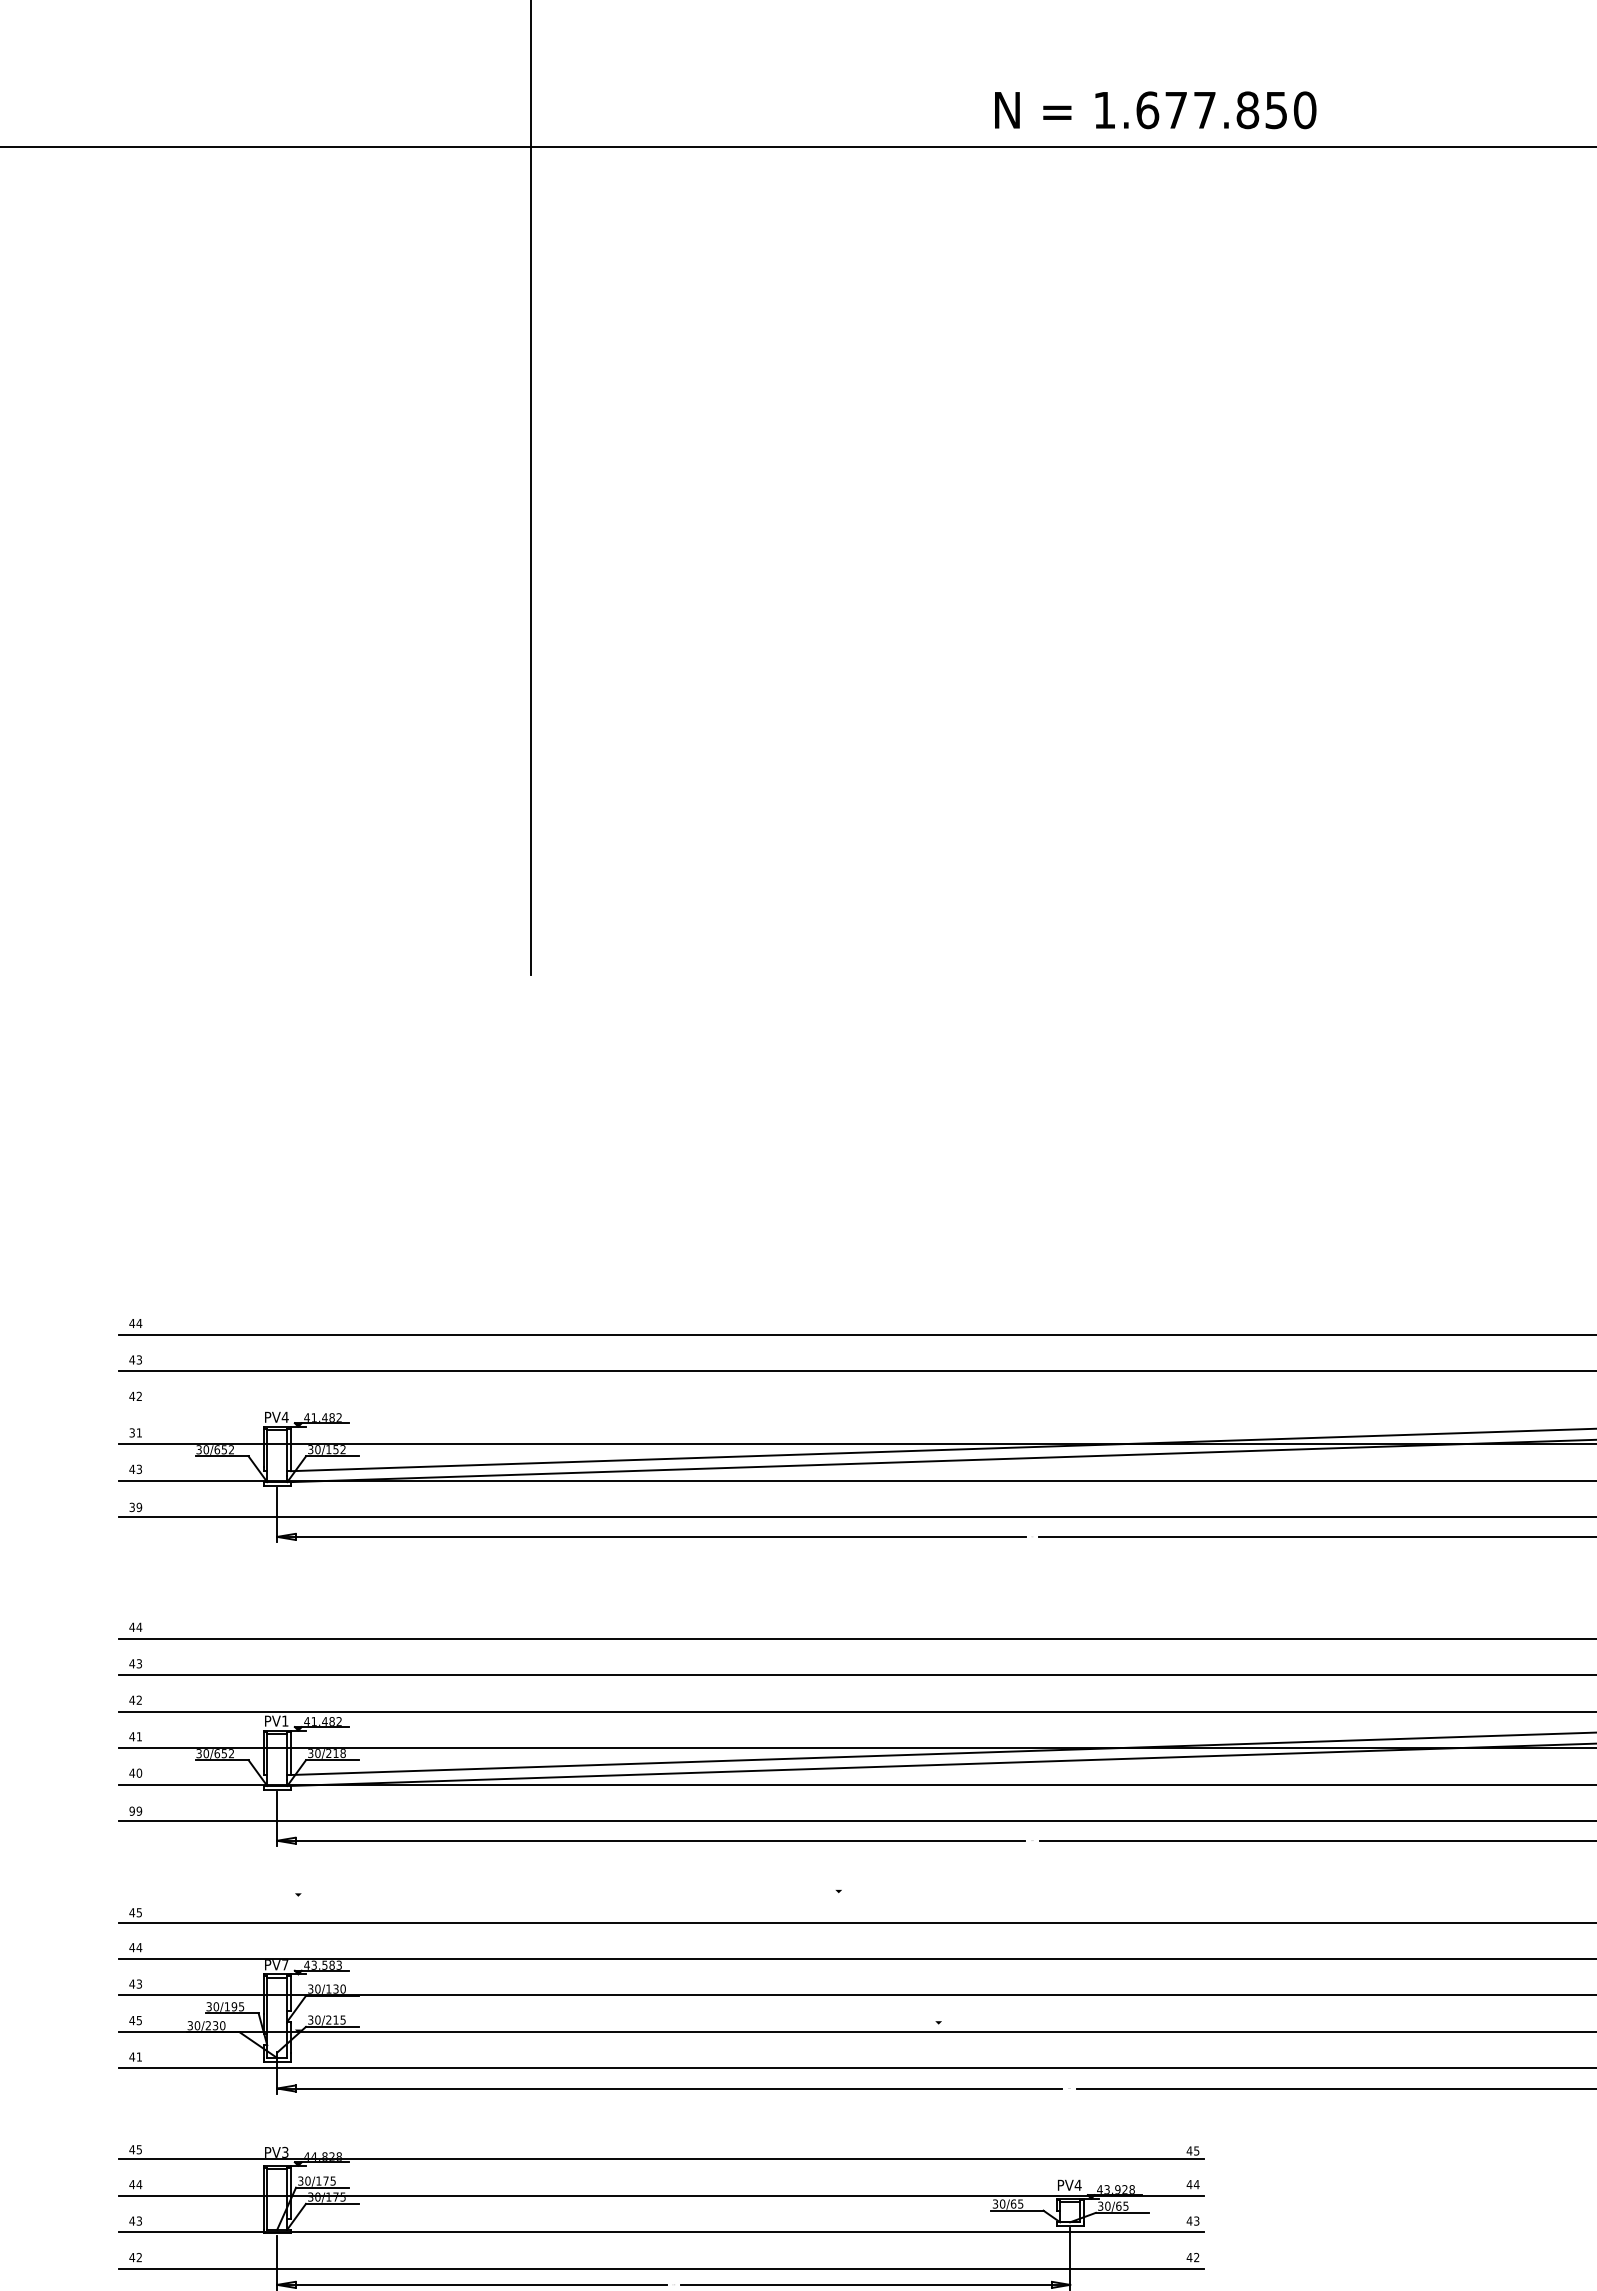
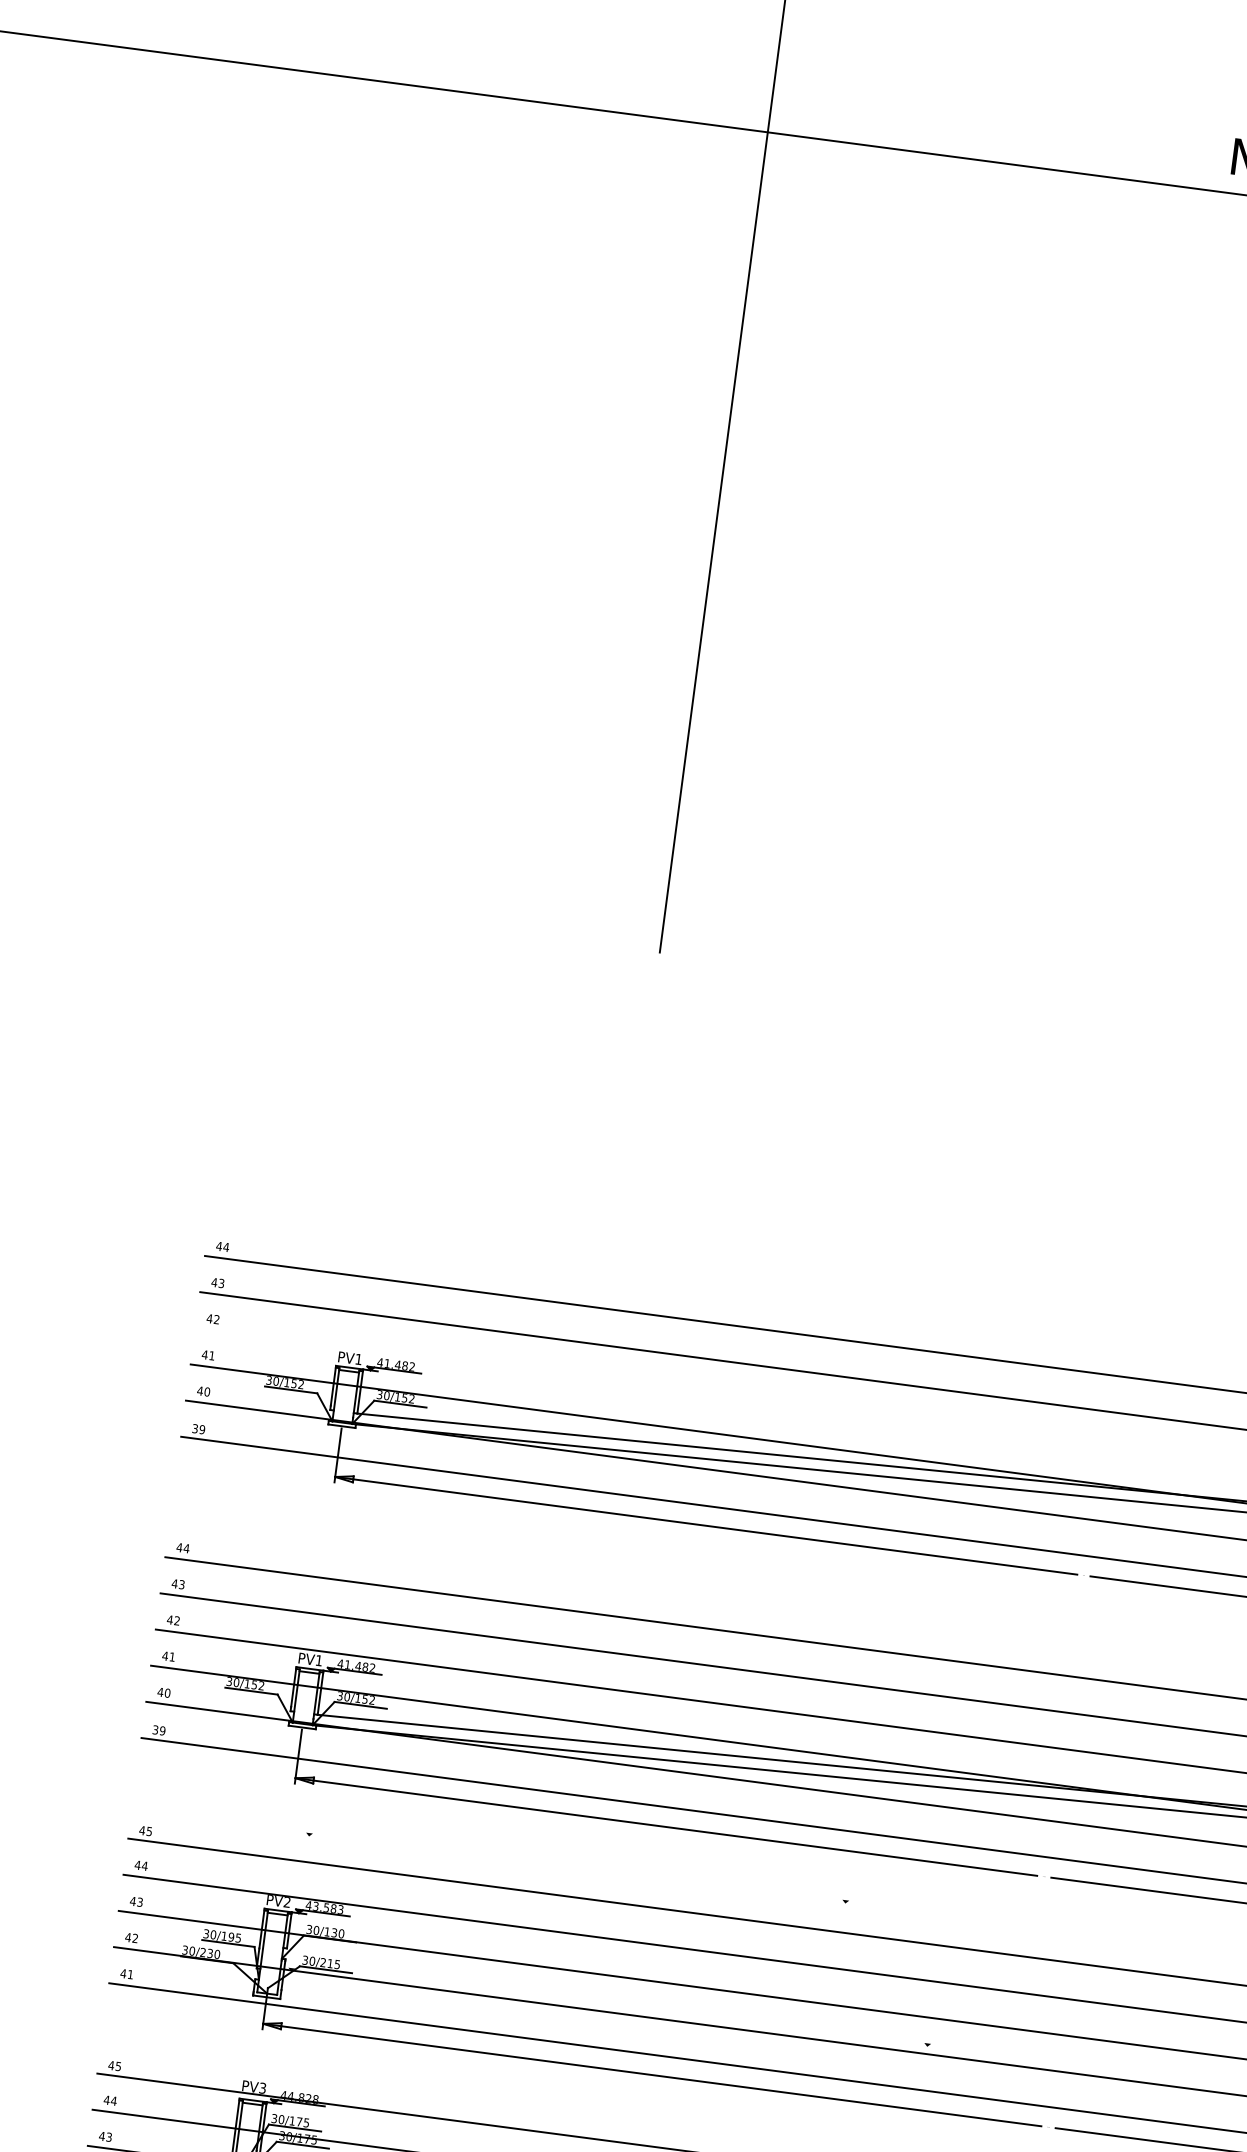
text: (284, 1416) -> (358, 1358), PV4 -> PV1
text: (132, 1432) -> (205, 1354), 31 -> 41
text: (217, 1449) -> (287, 1382), 30/652 -> 30/152
text: (139, 1468) -> (207, 1391), 43 -> 40
text: (217, 1753) -> (247, 1683), 30/652 -> 30/152
text: (335, 1753) -> (364, 1699), 30/218 -> 30/152
text: (131, 1810) -> (154, 1729), 99 -> 39
text: (285, 1965) -> (287, 1902), PV7 -> PV2
text: (138, 2020) -> (134, 1938), 45 -> 42

